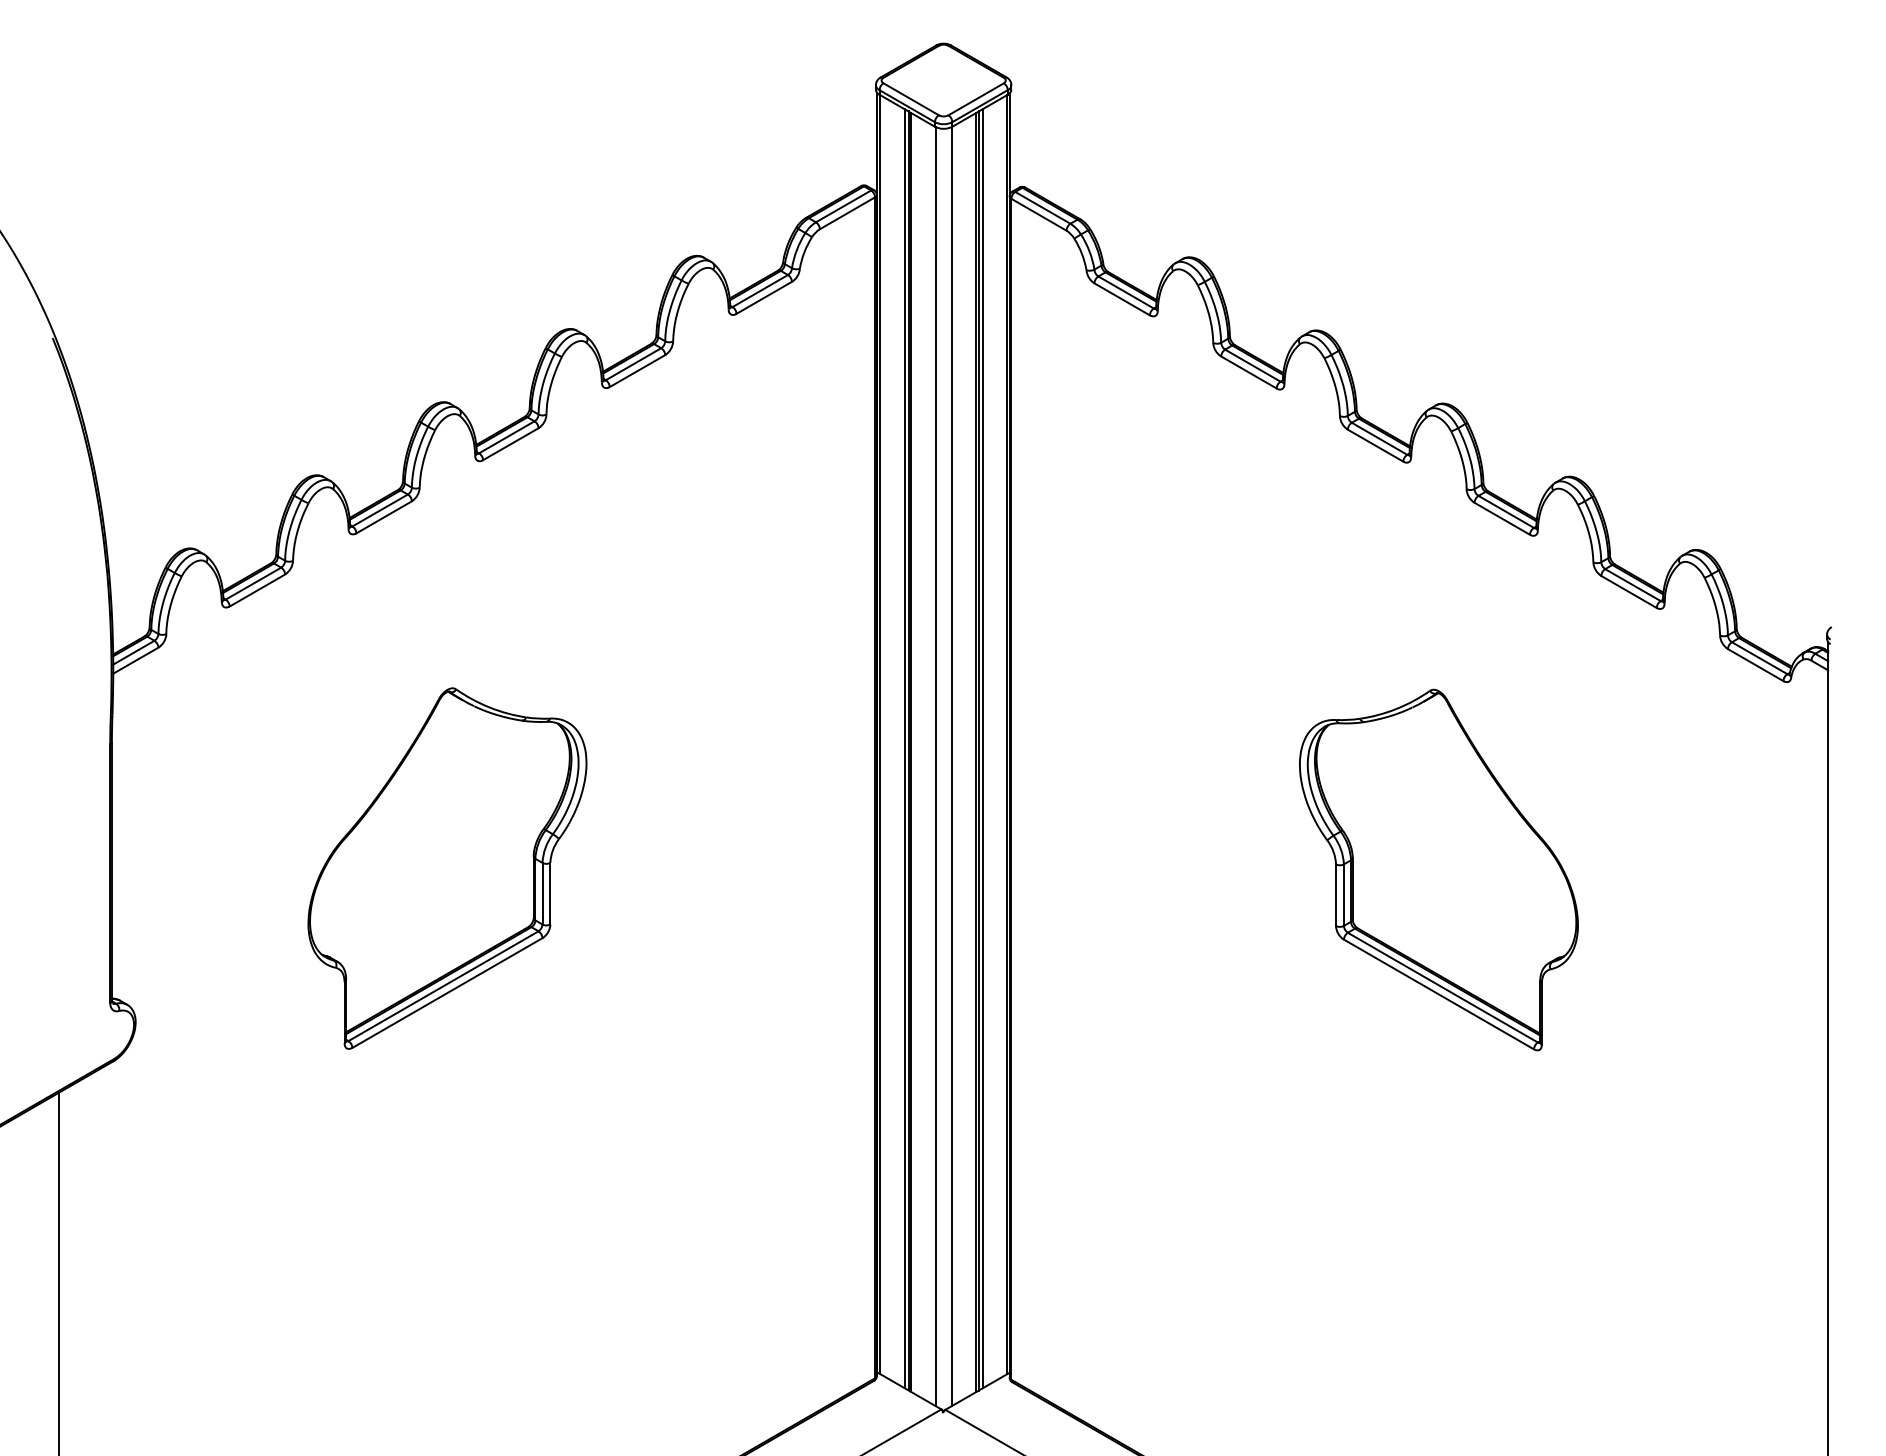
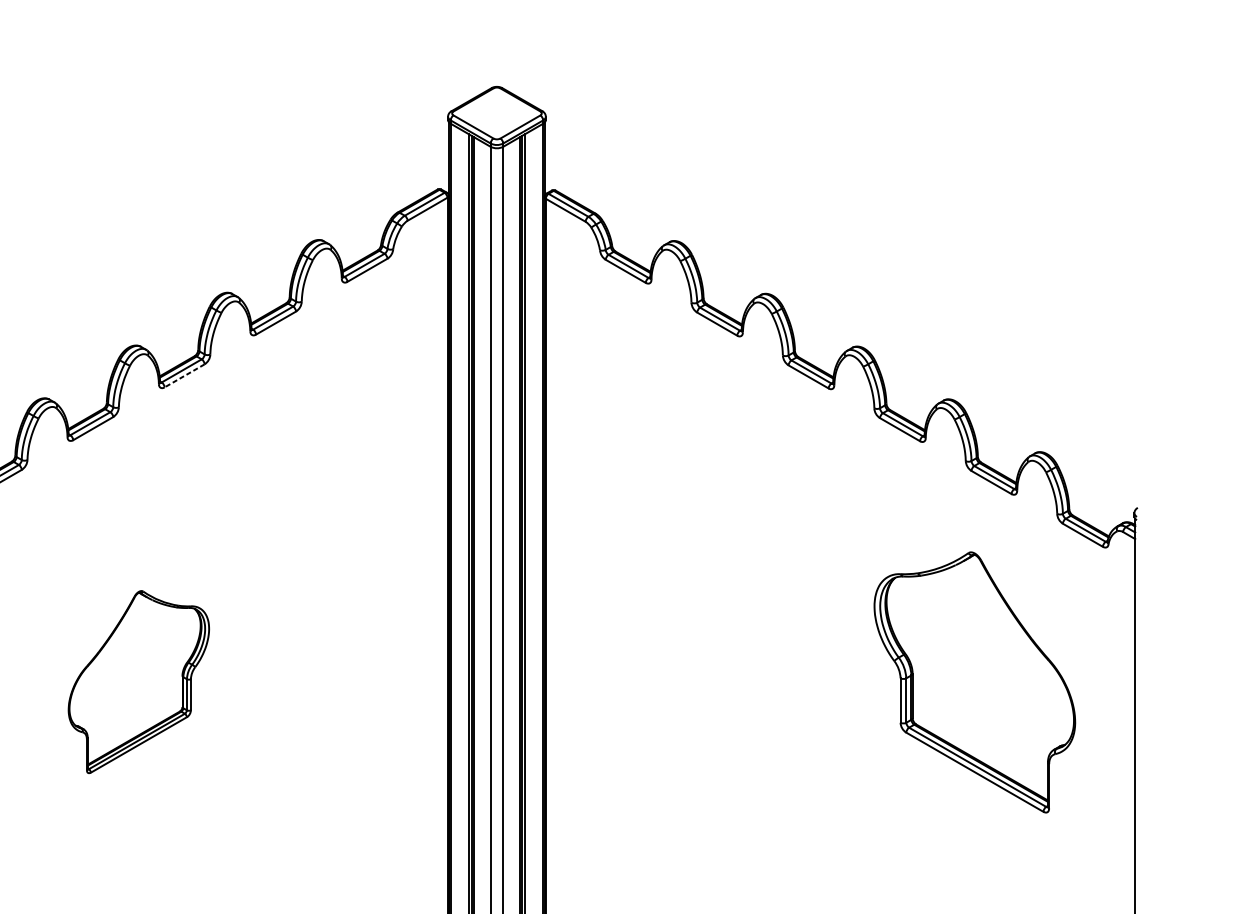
line: (510, 444) -> (184, 376), solid -> dashed
part: (447, 868) -> (138, 682), size x0.7
part: (1438, 869) -> (974, 682), moved

